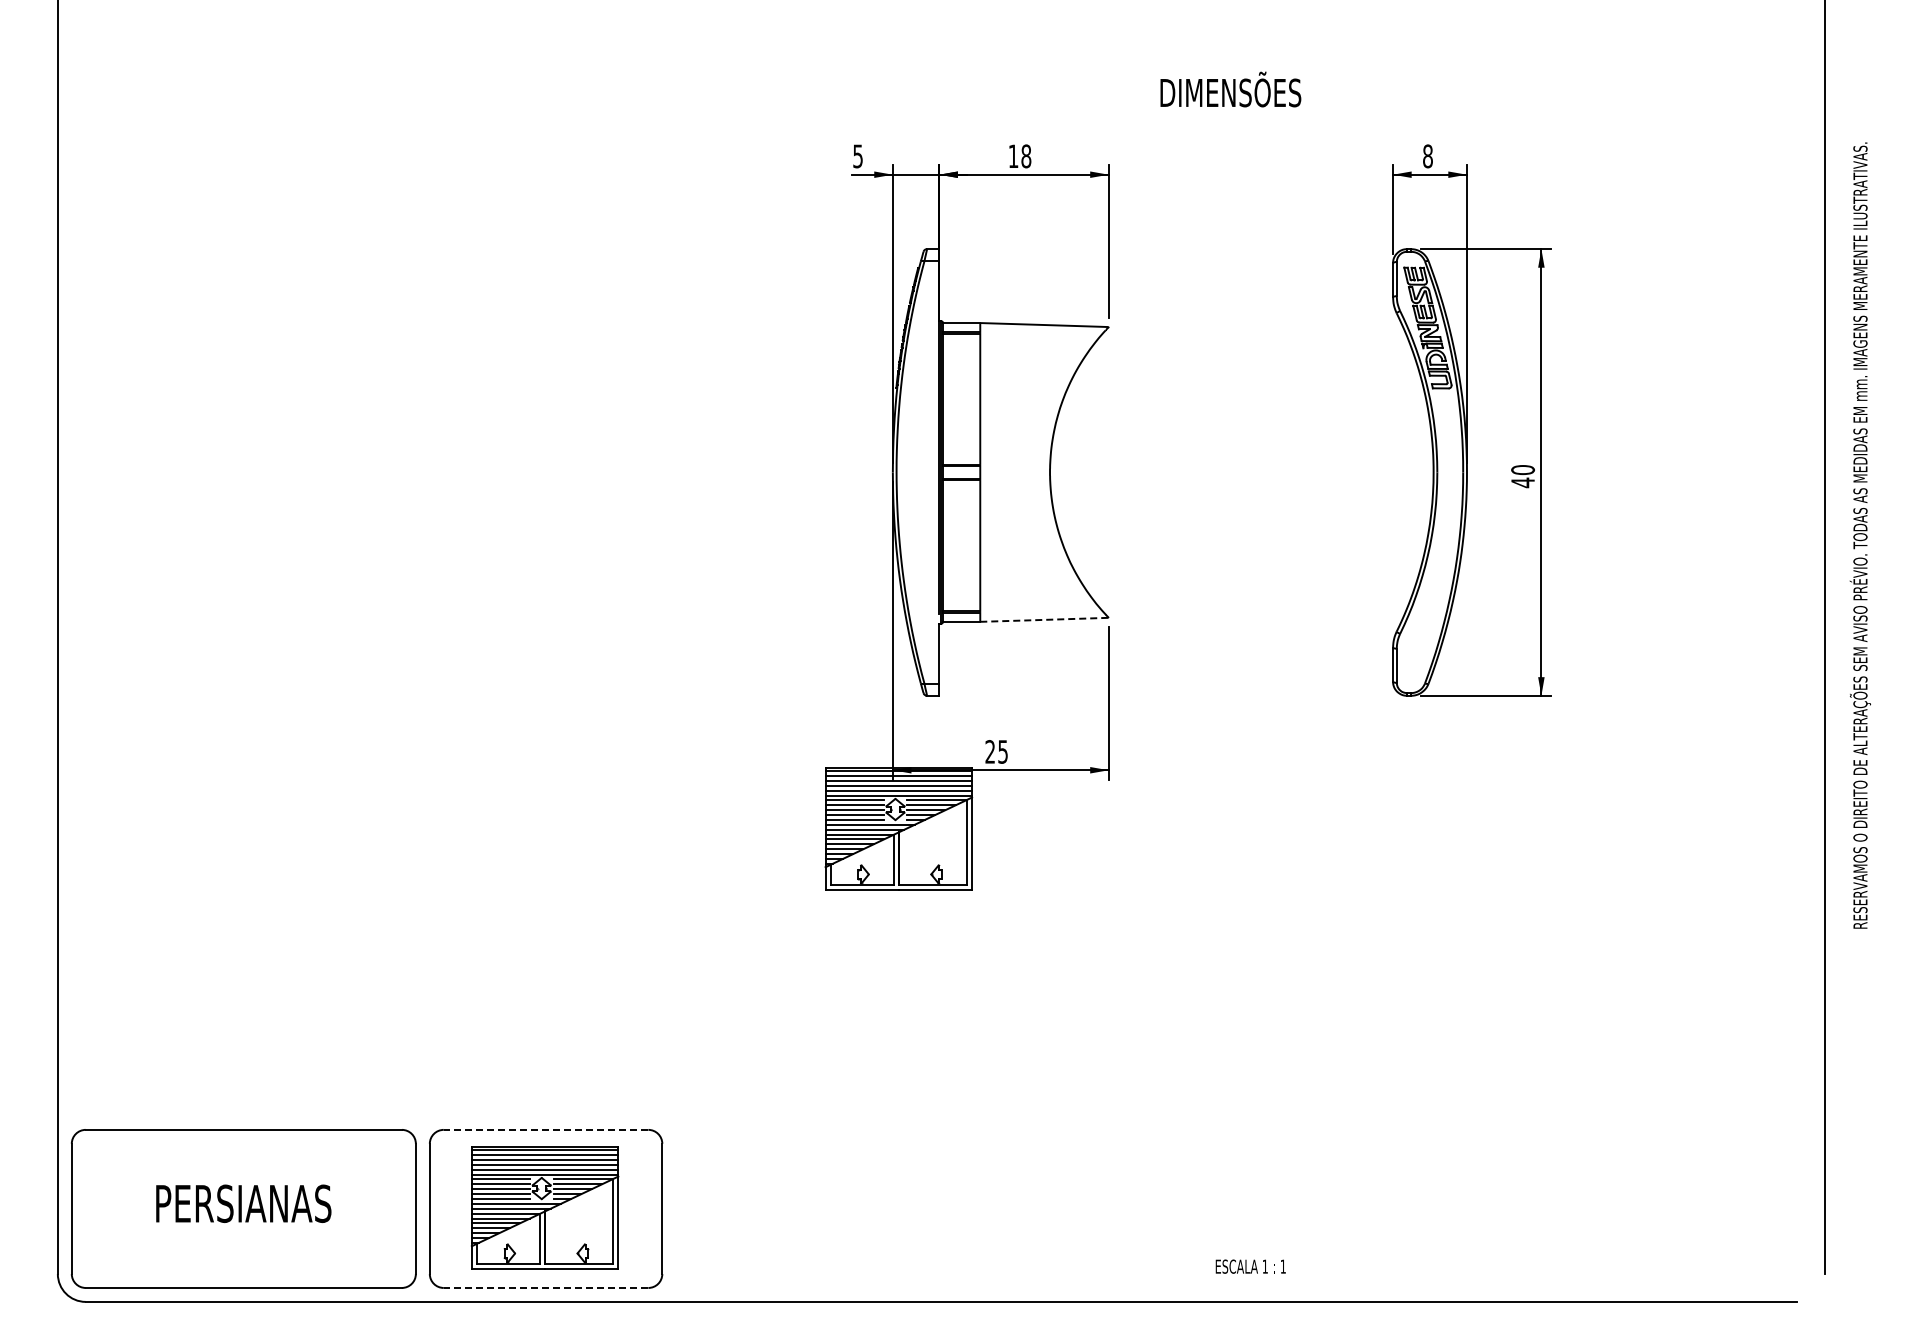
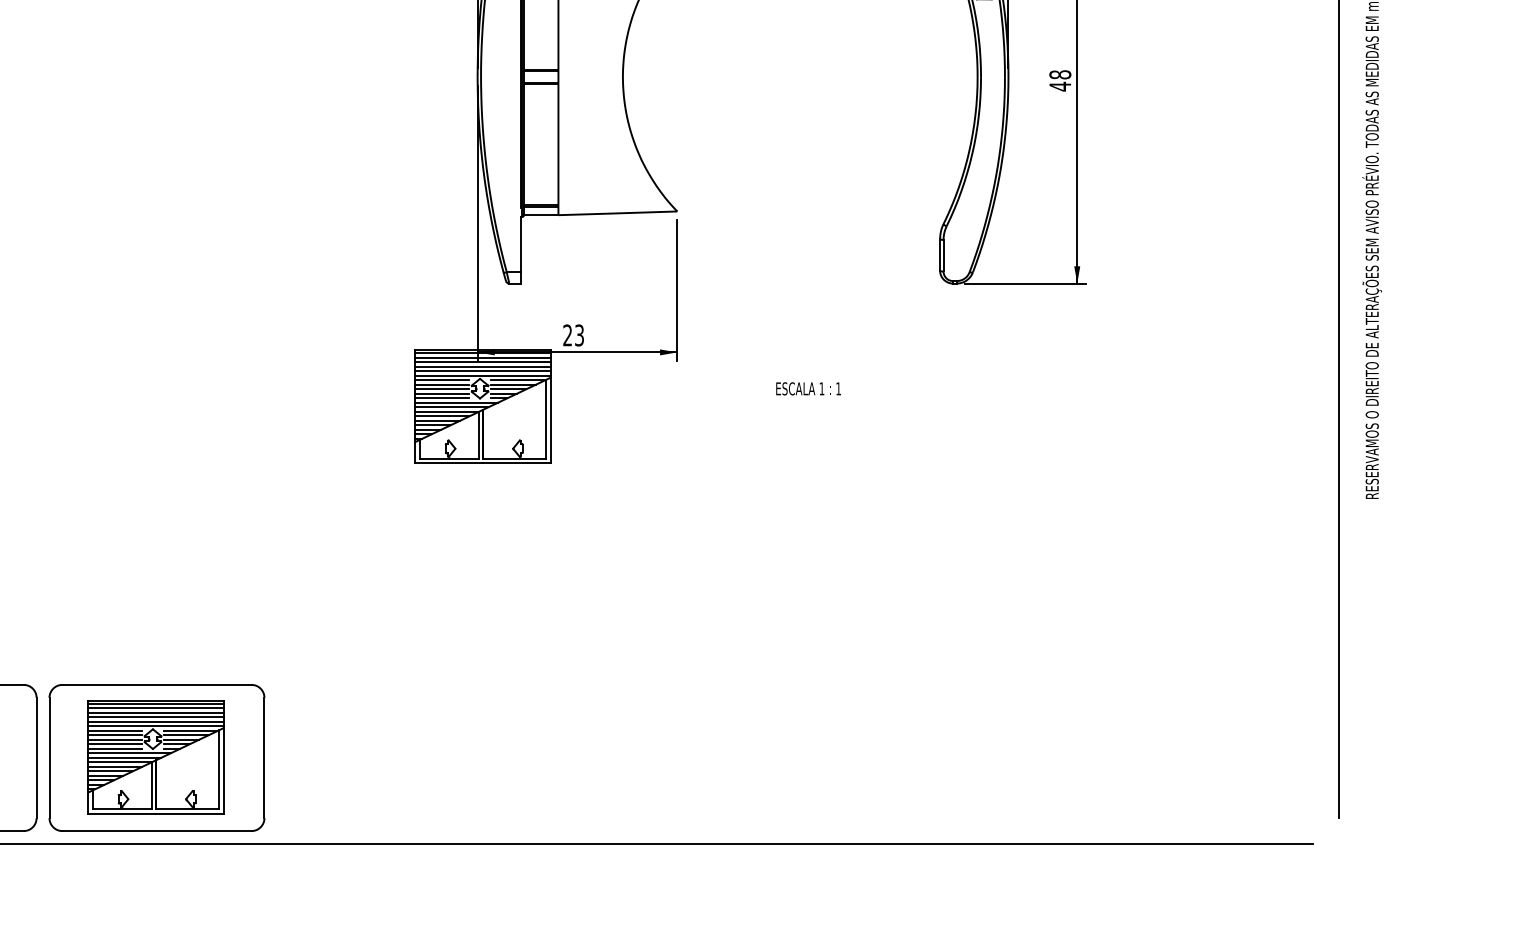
text: (1522, 470) -> (1059, 75), 40 -> 48
line: (1044, 619) -> (617, 213), dashed -> solid
text: (1002, 751) -> (578, 335), 25 -> 23
line: (545, 1129) -> (156, 684), dashed -> solid
text: (1250, 1266) -> (808, 388), moved
line: (545, 1287) -> (156, 830), dashed -> solid

